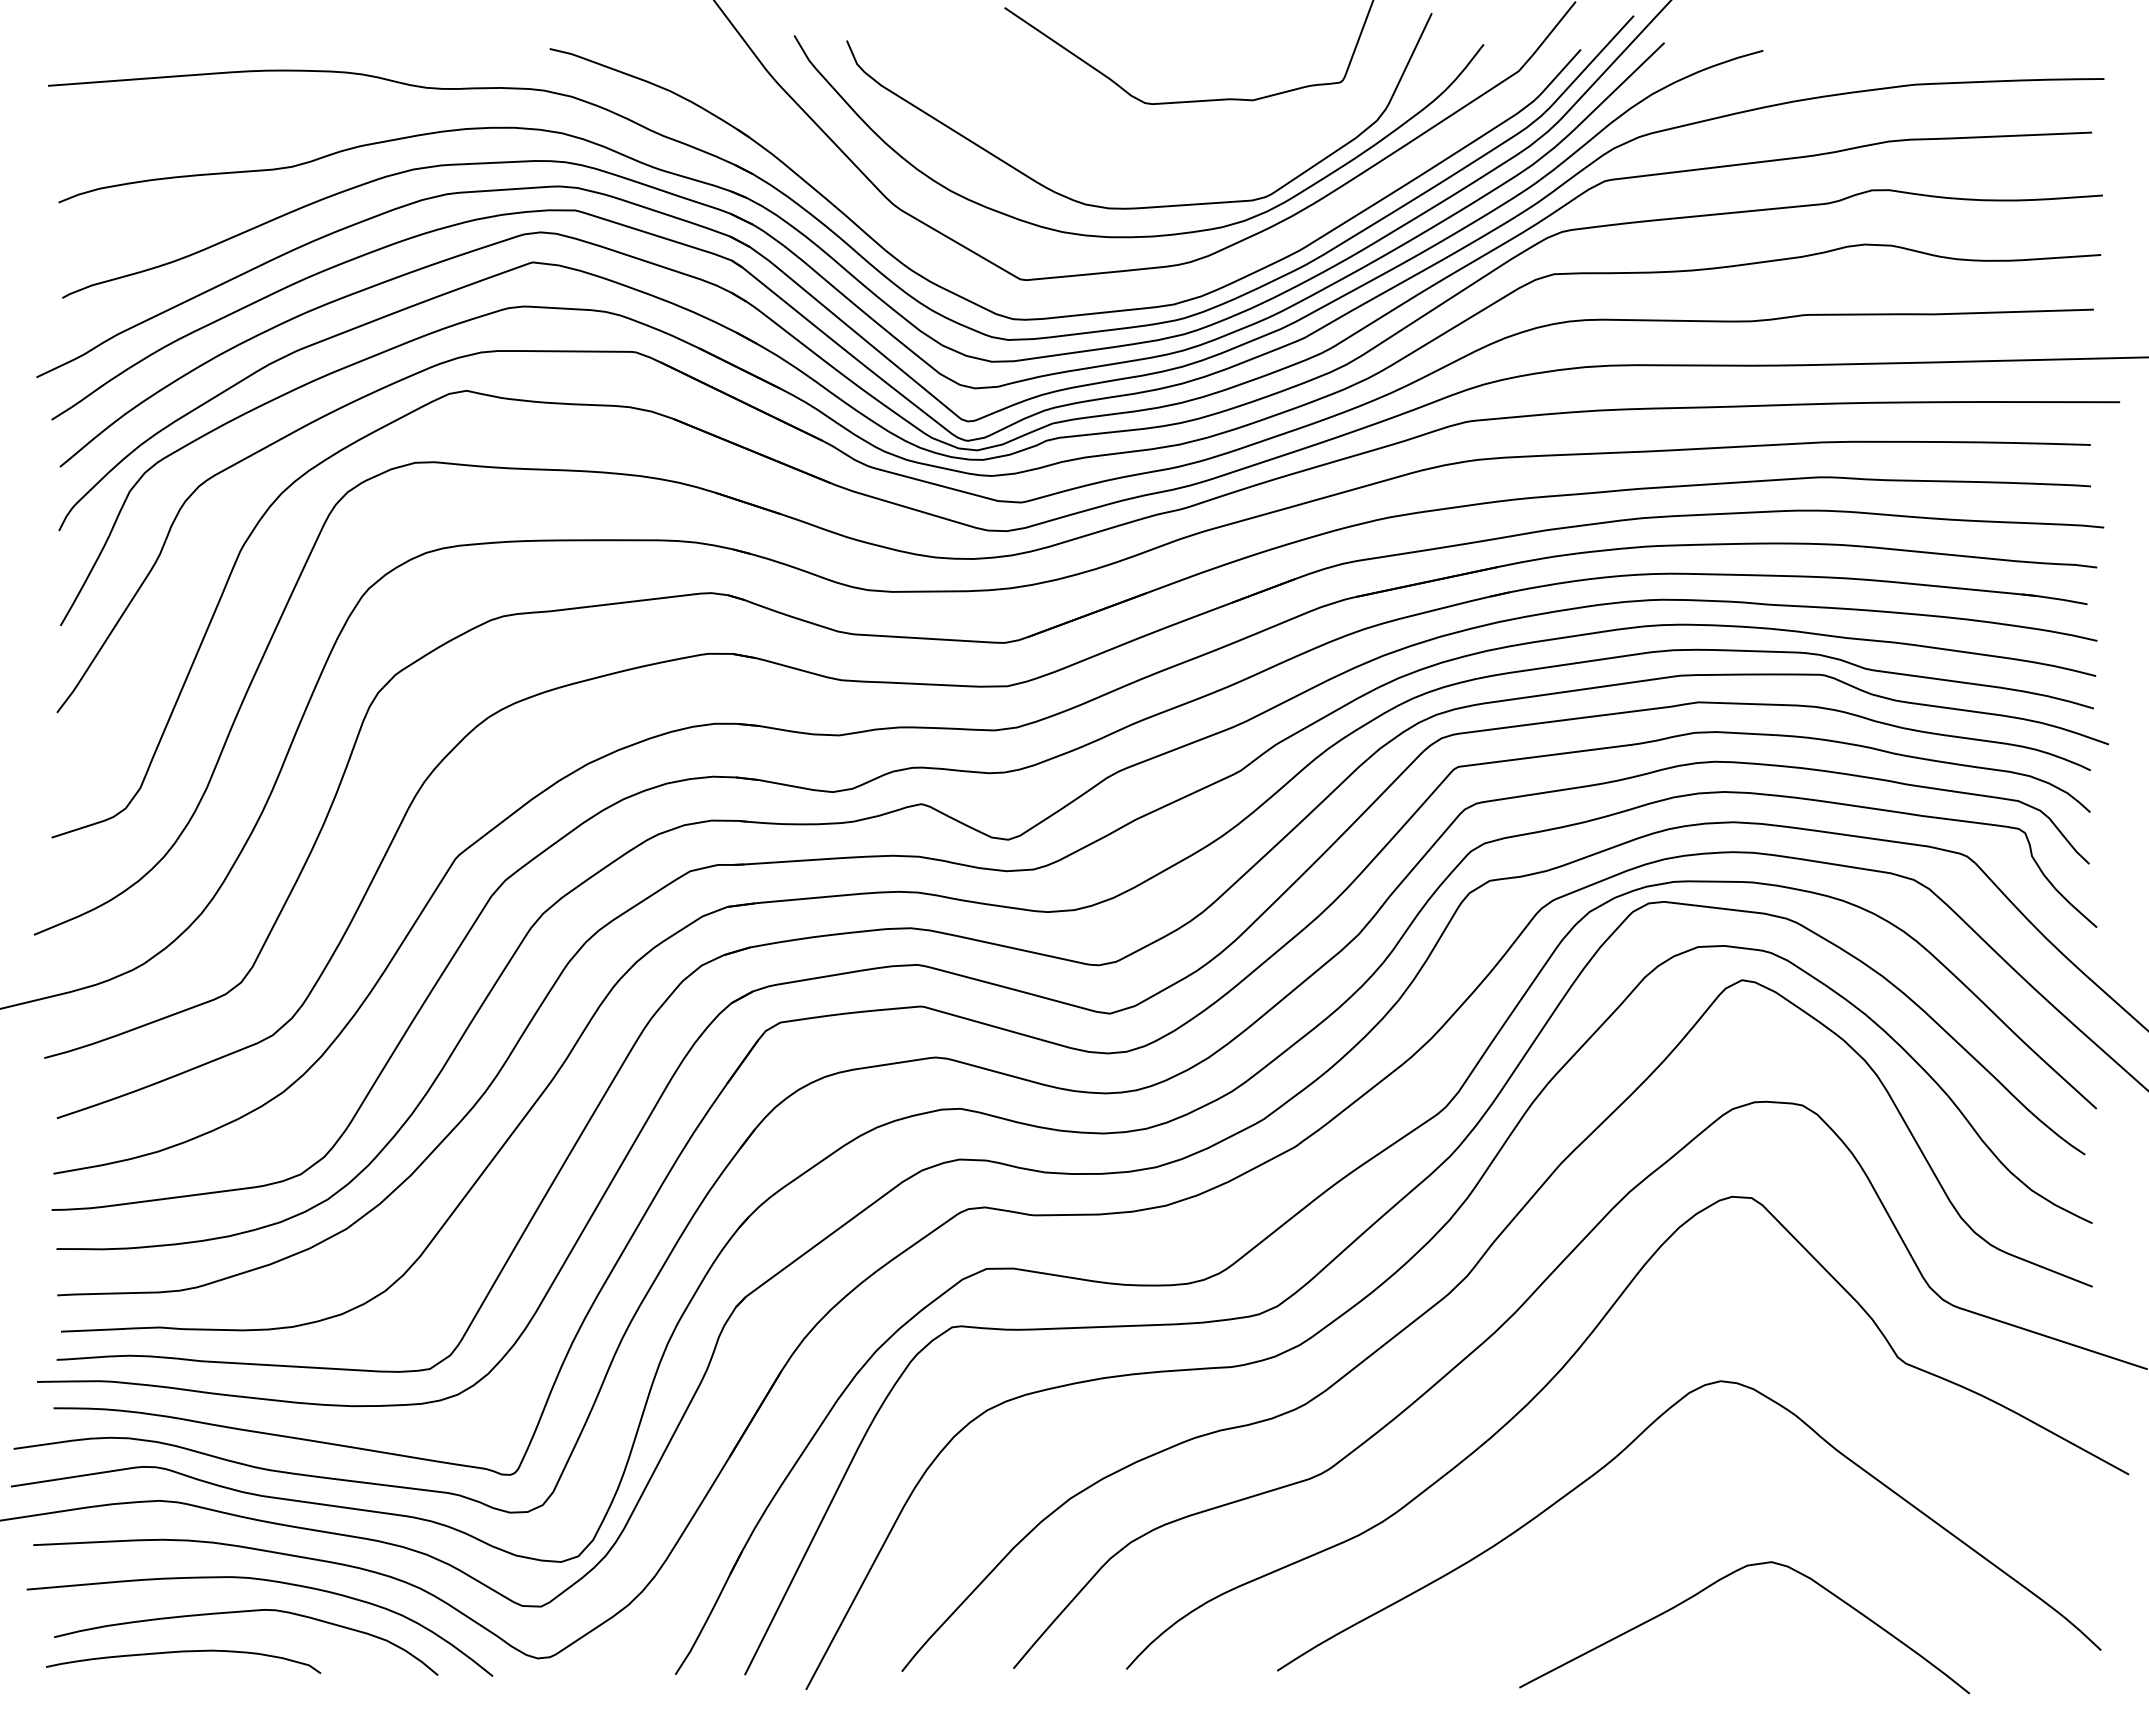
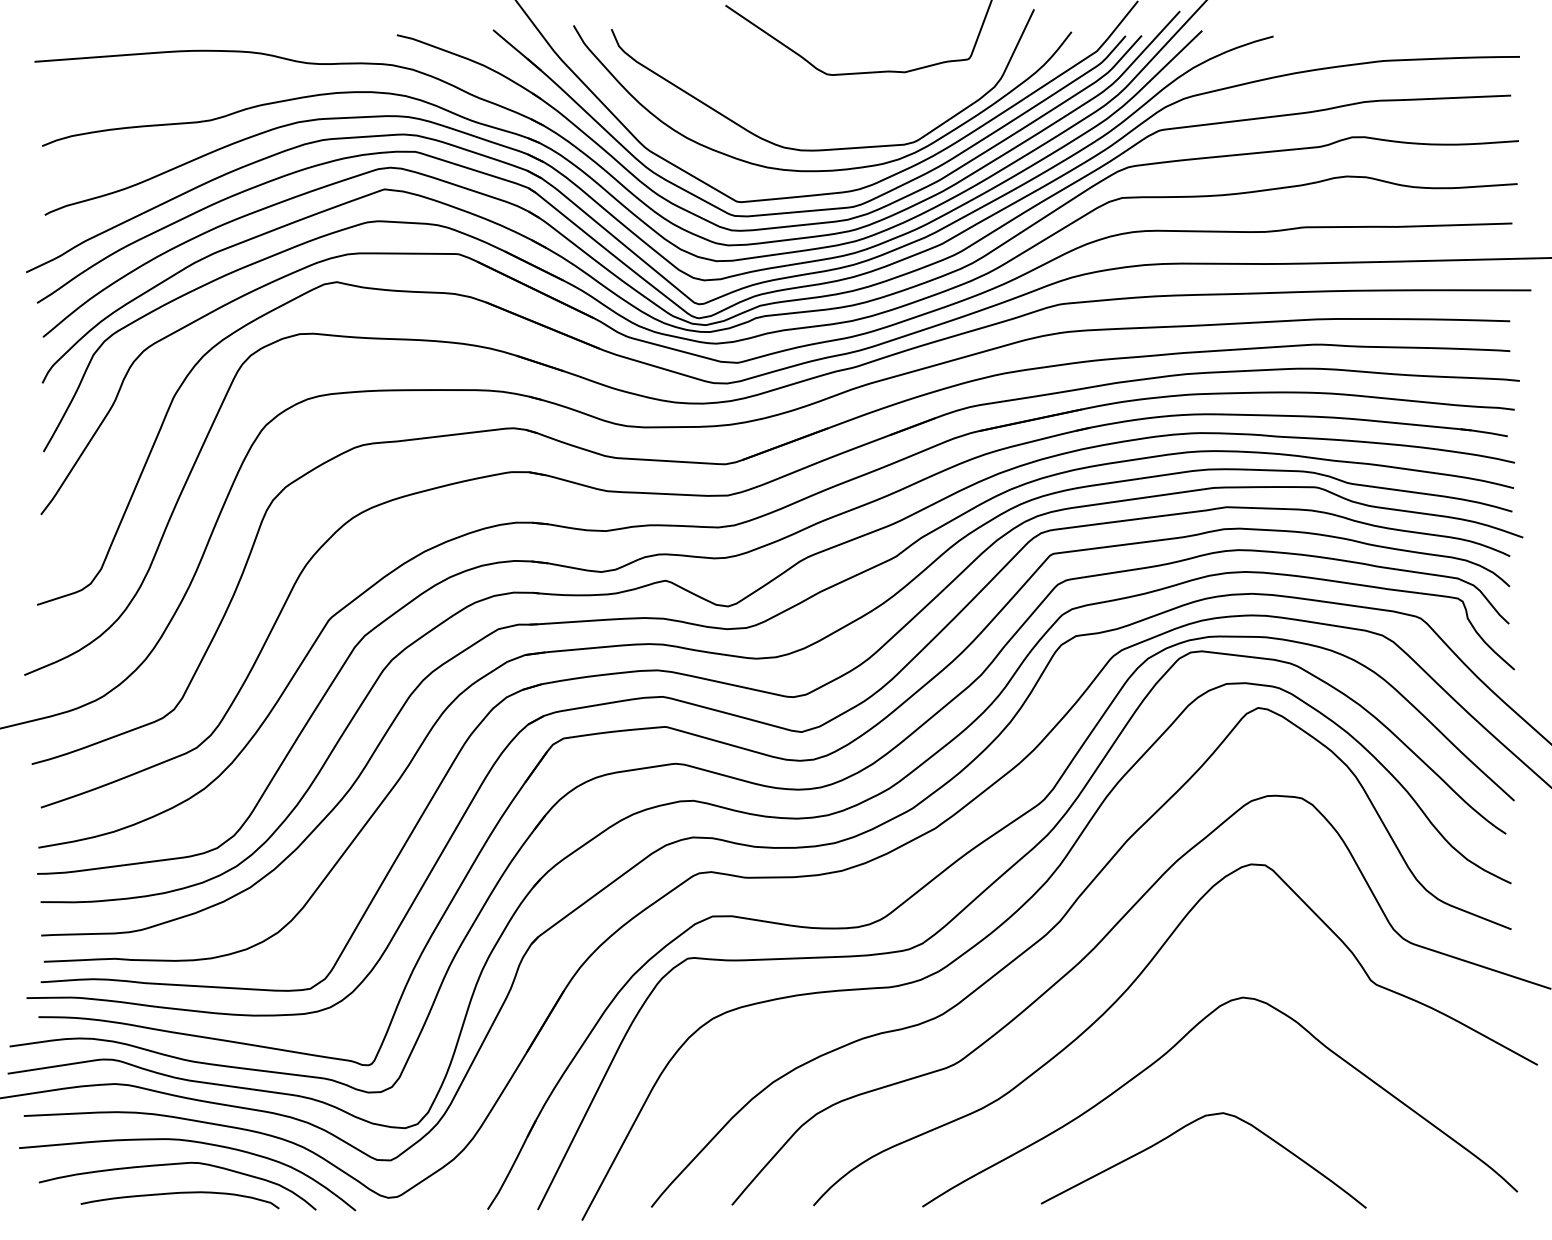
part: (1127, 290) -> (814, 209), added
curve: (1719, 1581) -> (1185, 1127), moved
curve: (183, 1652) -> (180, 1193), moved

